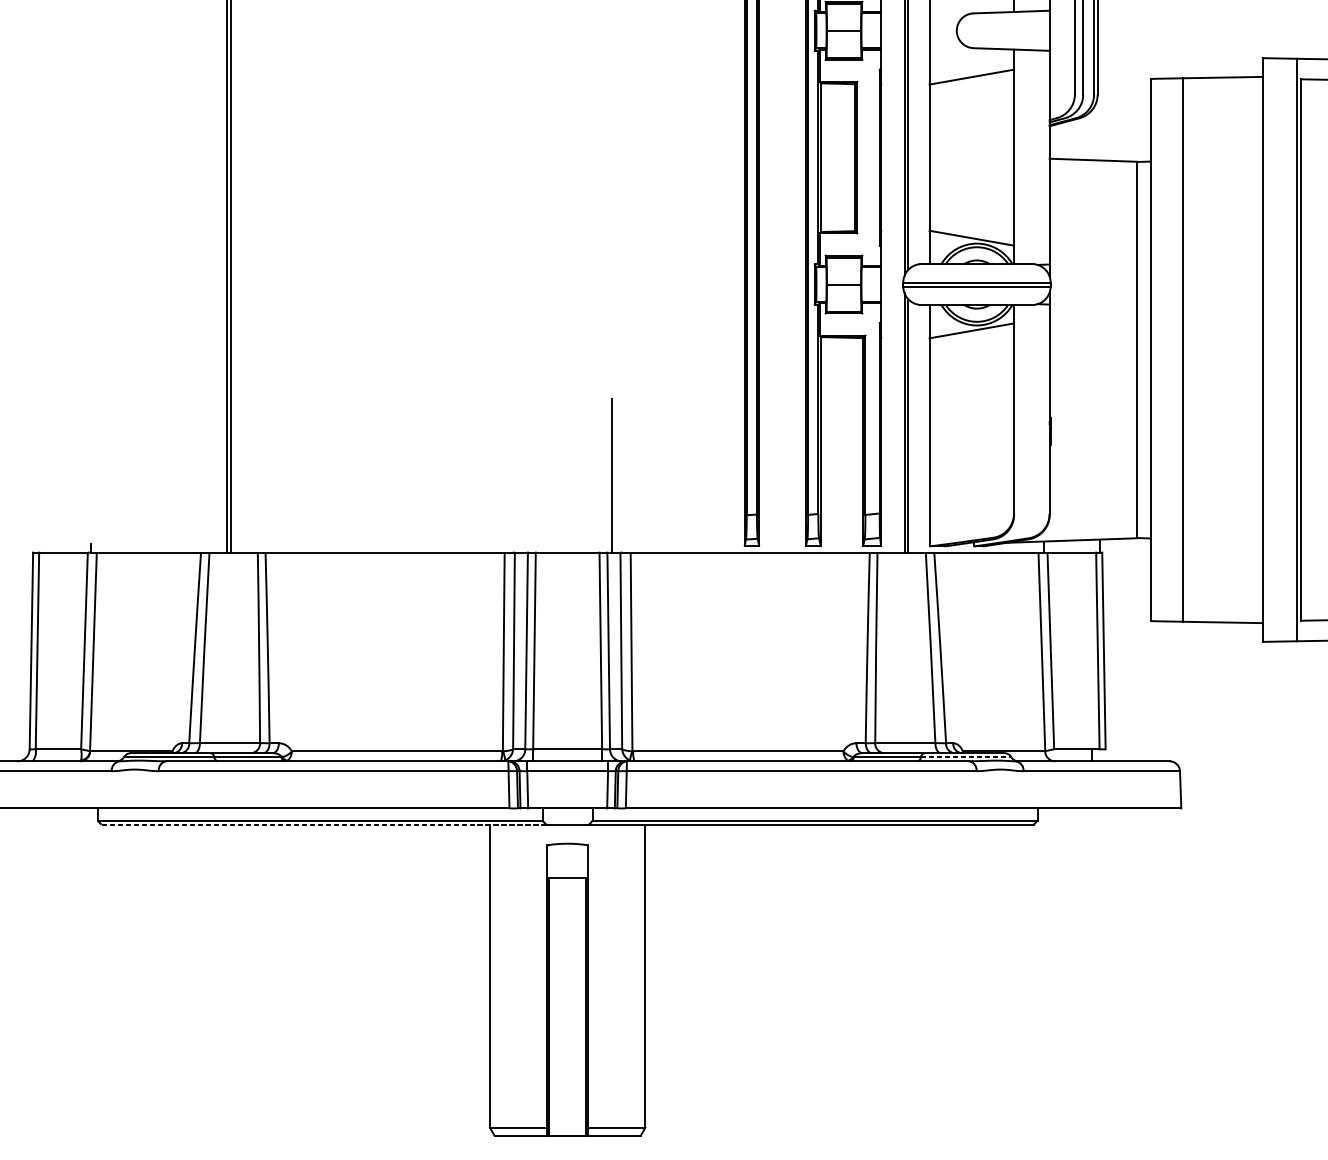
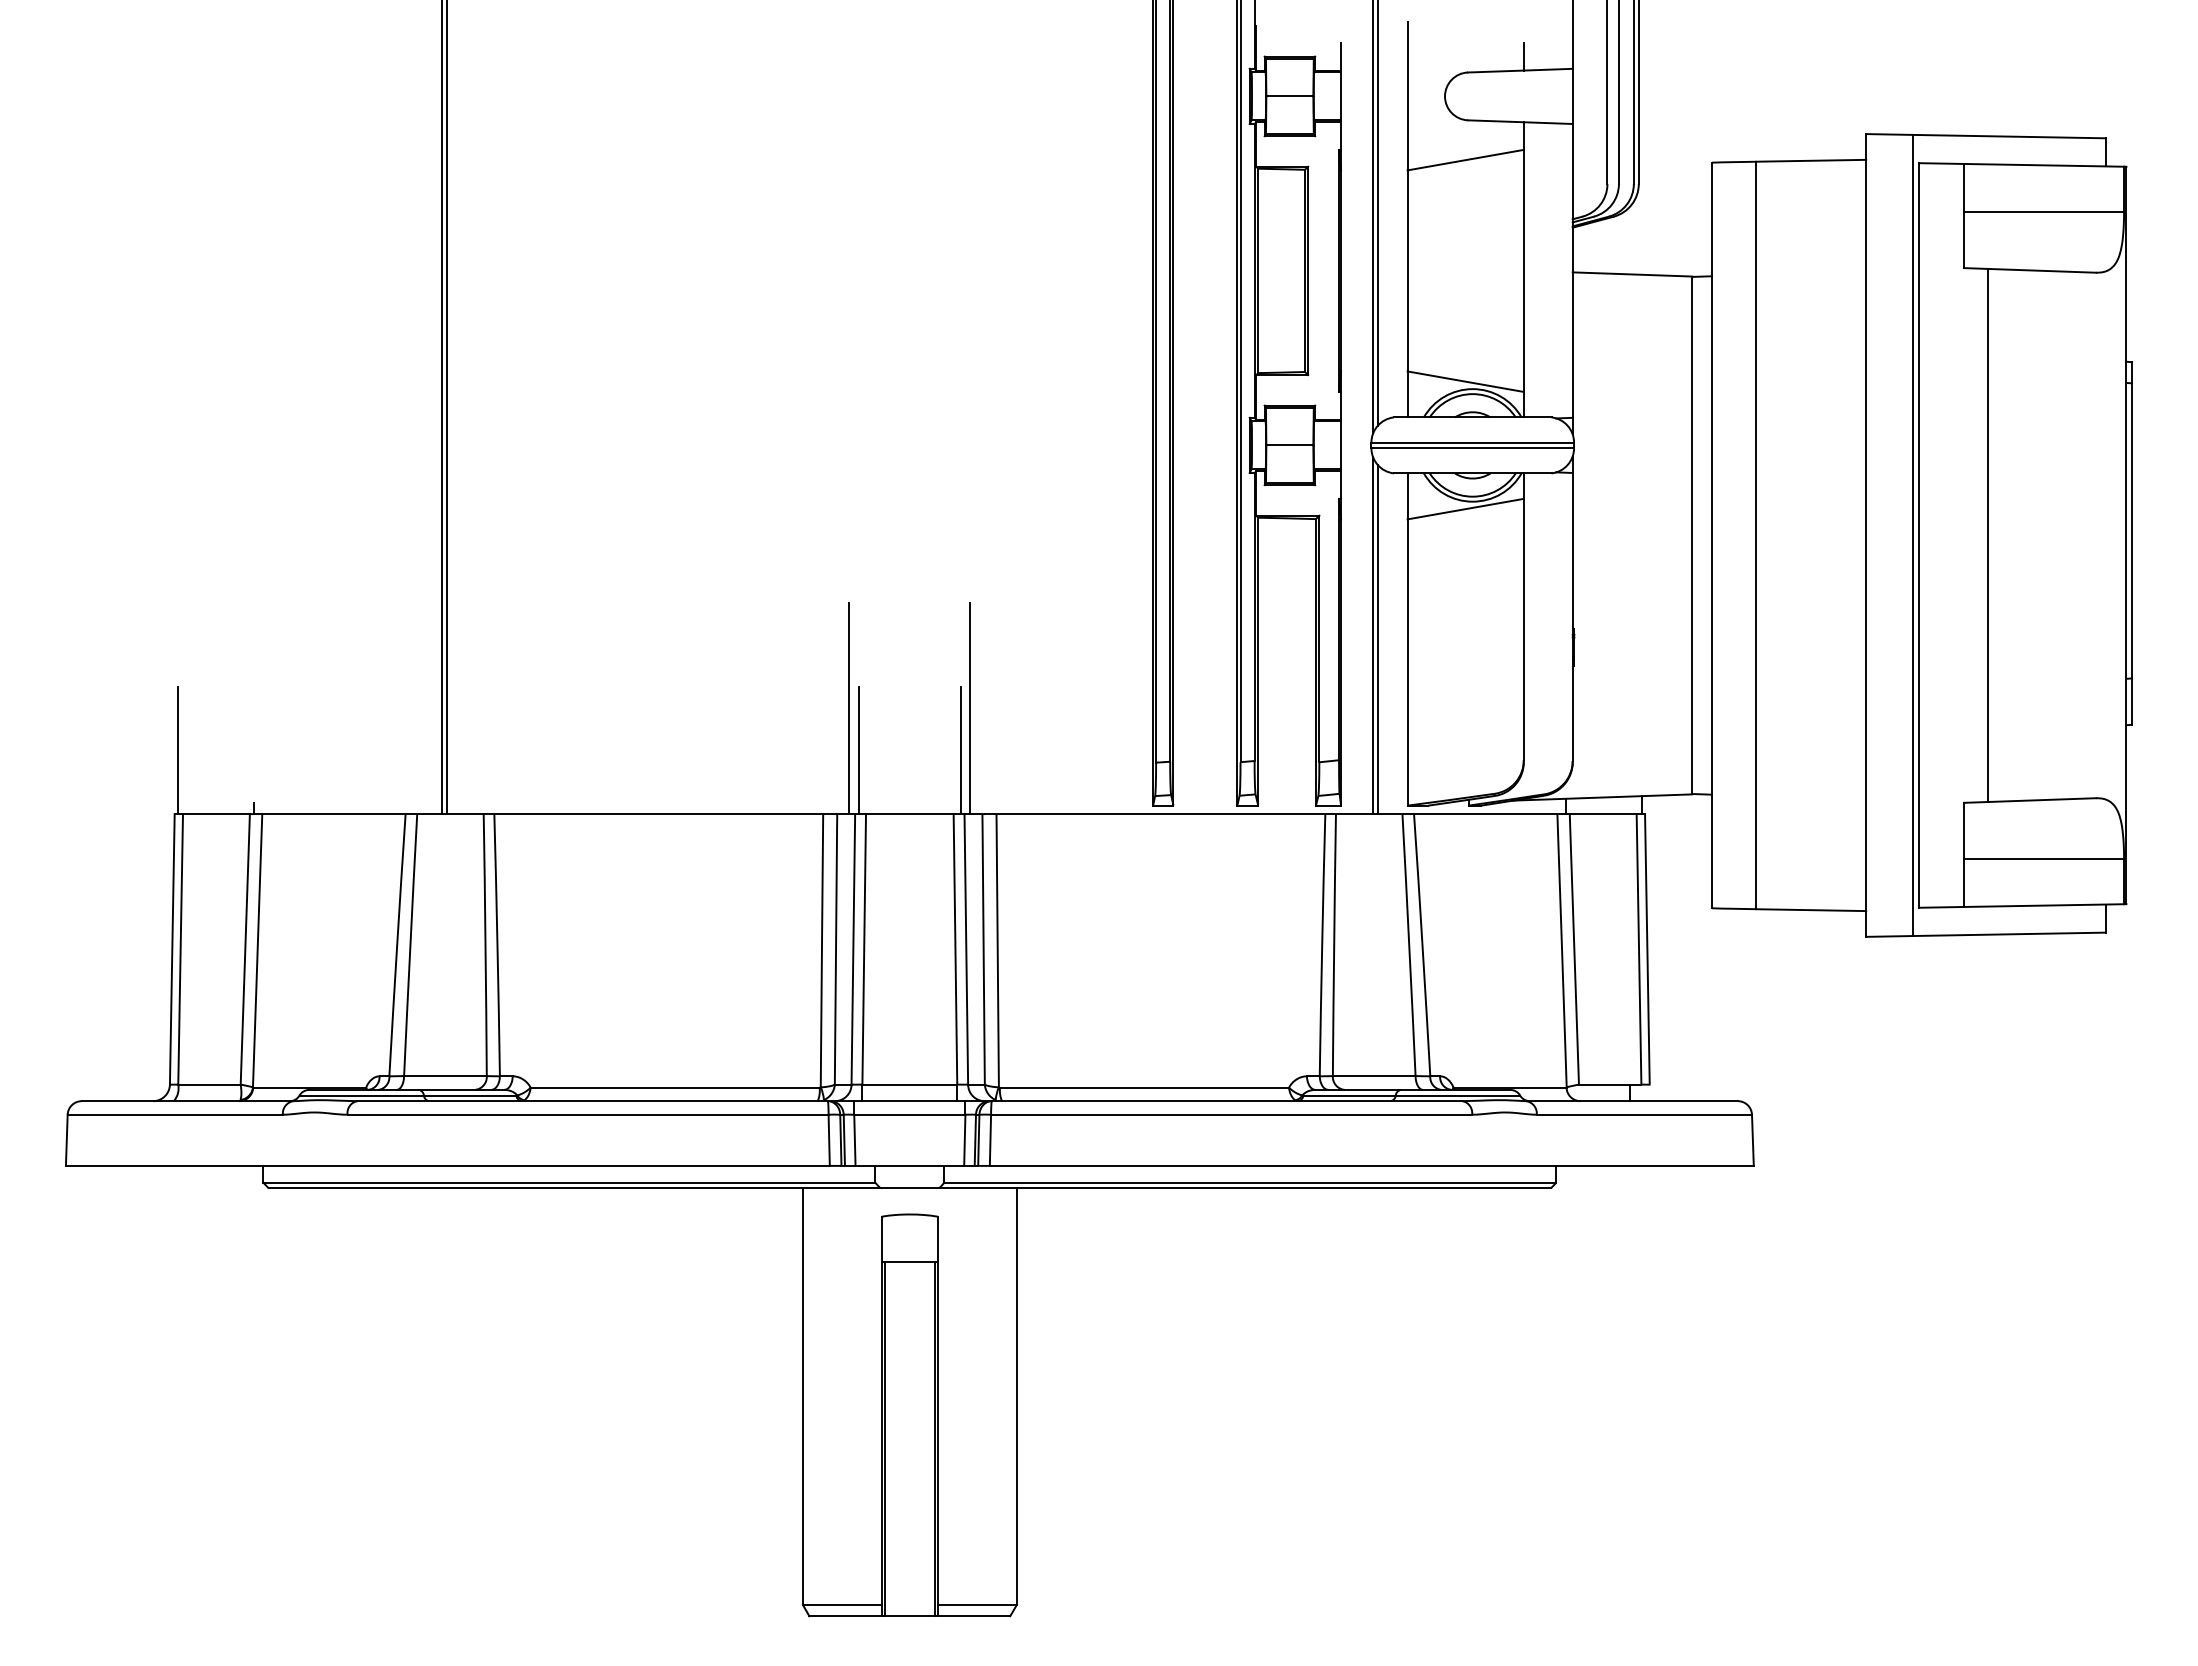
line: (523, 475) -> (849, 708), added
line: (35, 506) -> (178, 750), added
line: (531, 506) -> (859, 750), added
line: (604, 506) -> (960, 750), added
line: (966, 757) -> (1458, 1095), dashed -> solid
line: (323, 824) -> (574, 1188), dashed -> solid

